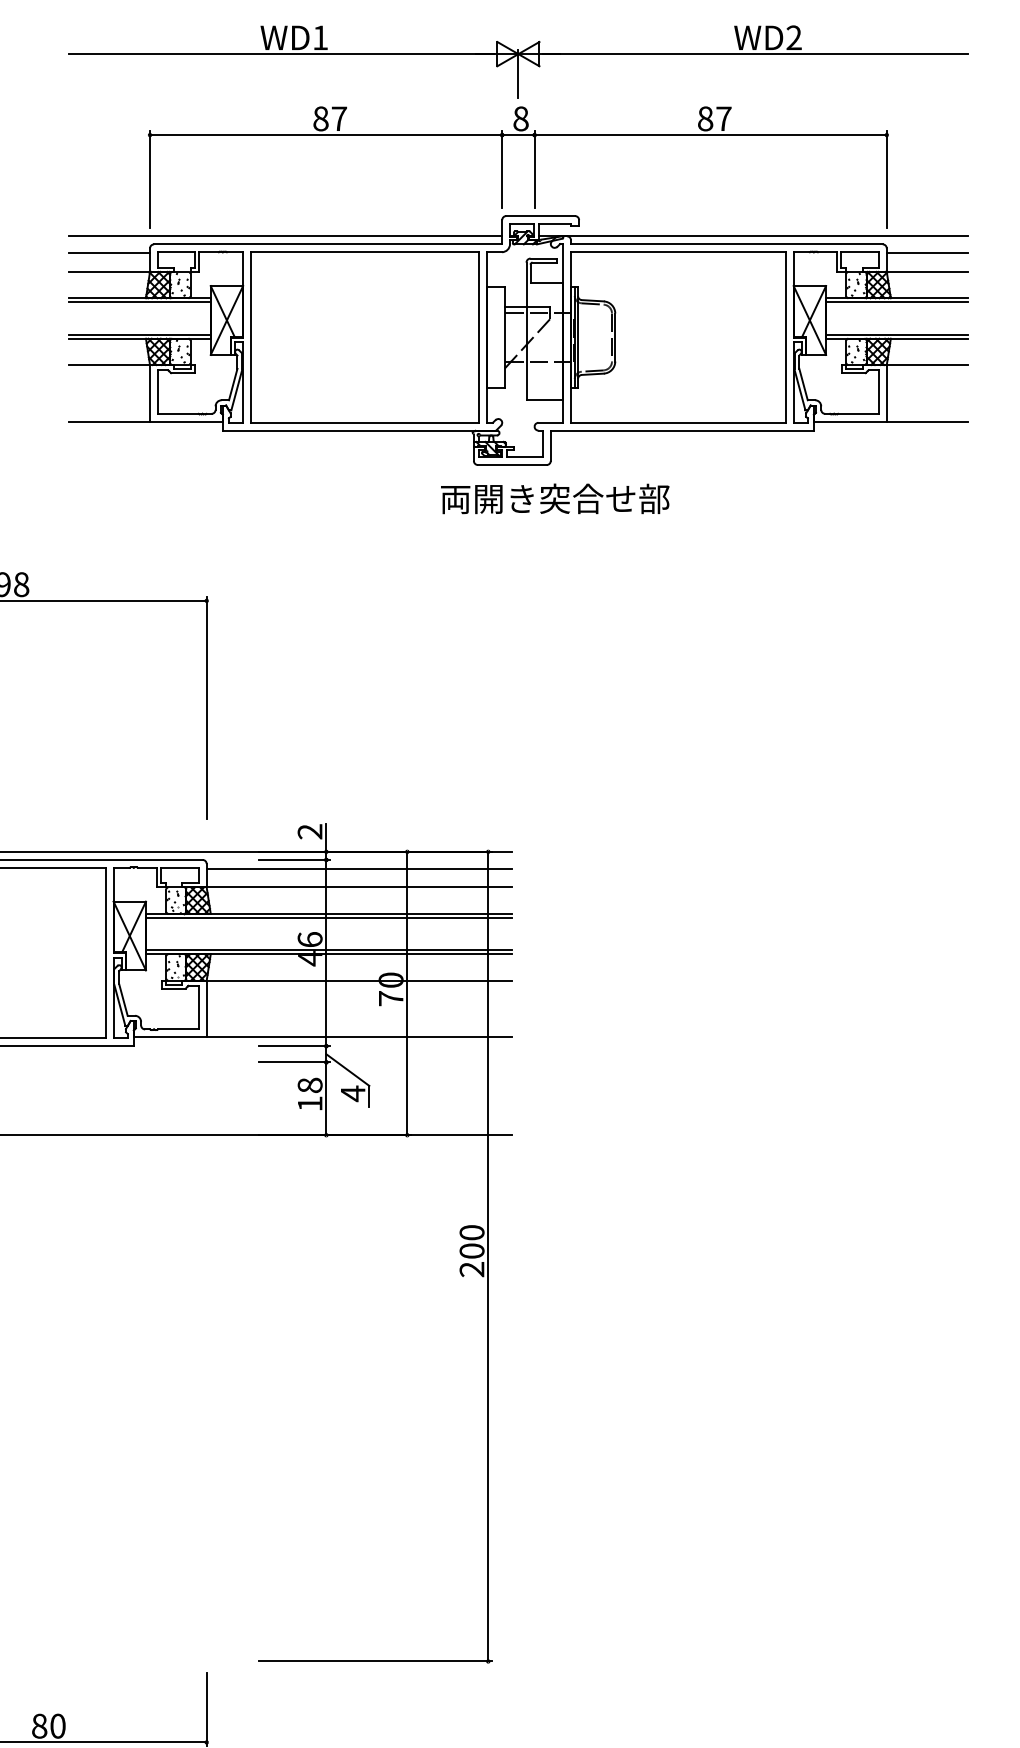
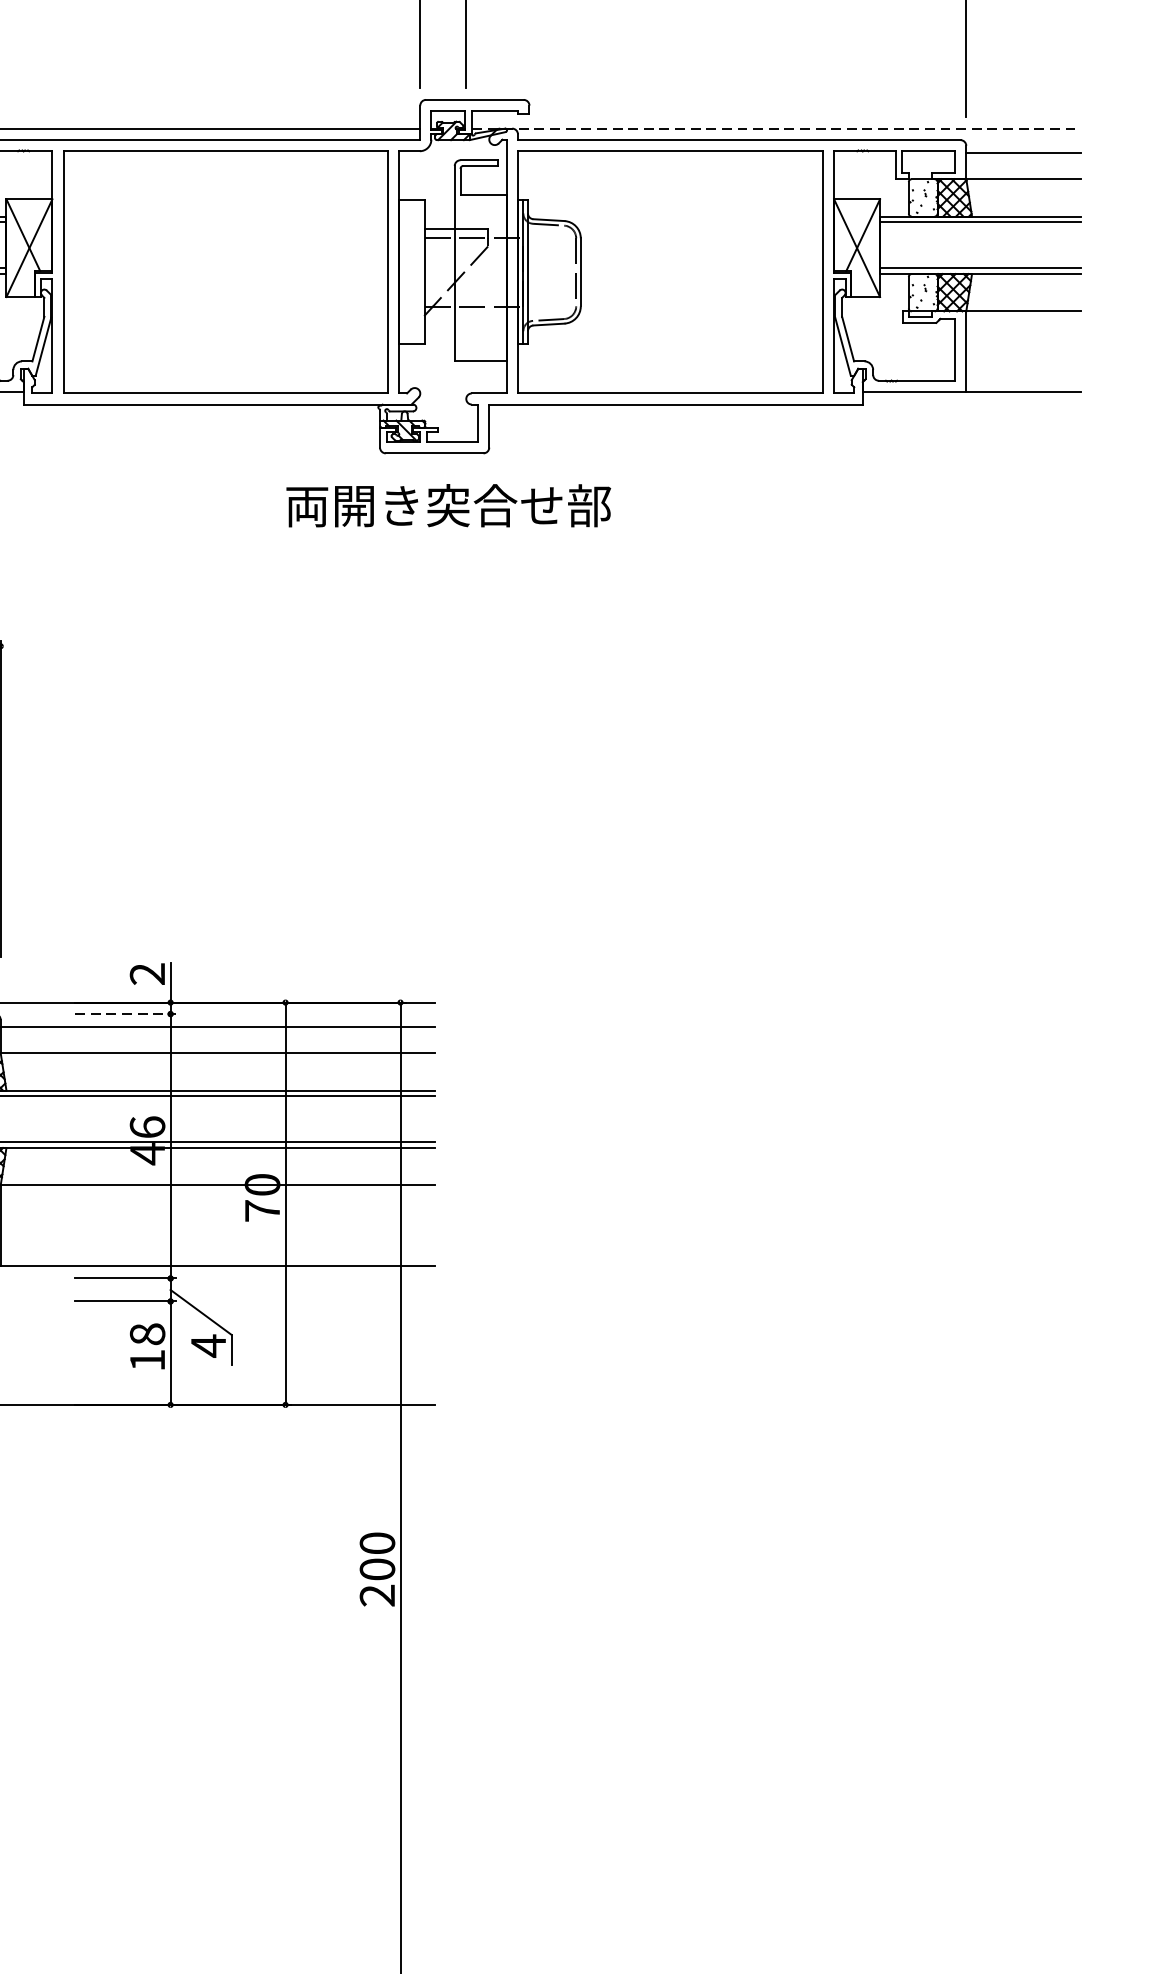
line: (753, 236) -> (777, 128), solid -> dashed
text: (555, 498) -> (449, 505), moved
line: (294, 859) -> (125, 1013), solid -> dashed

